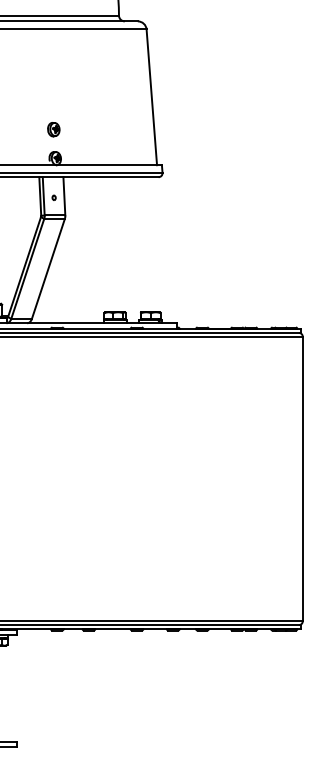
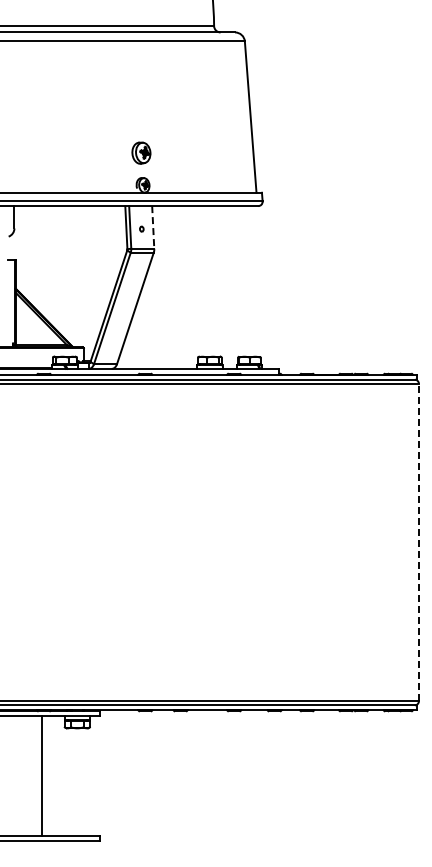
part: (53, 129) -> (141, 152), size x1.4
line: (64, 196) -> (153, 227), solid -> dashed
line: (302, 478) -> (418, 542), solid -> dashed

